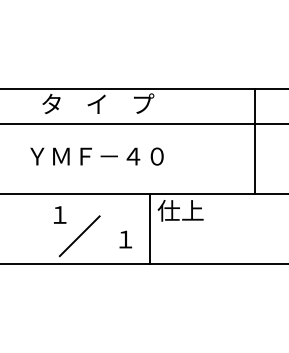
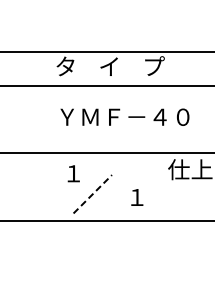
text: (96, 156) -> (124, 117), moved
line: (150, 229) -> (161, 187), removed
line: (80, 235) -> (93, 193), solid -> dashed

